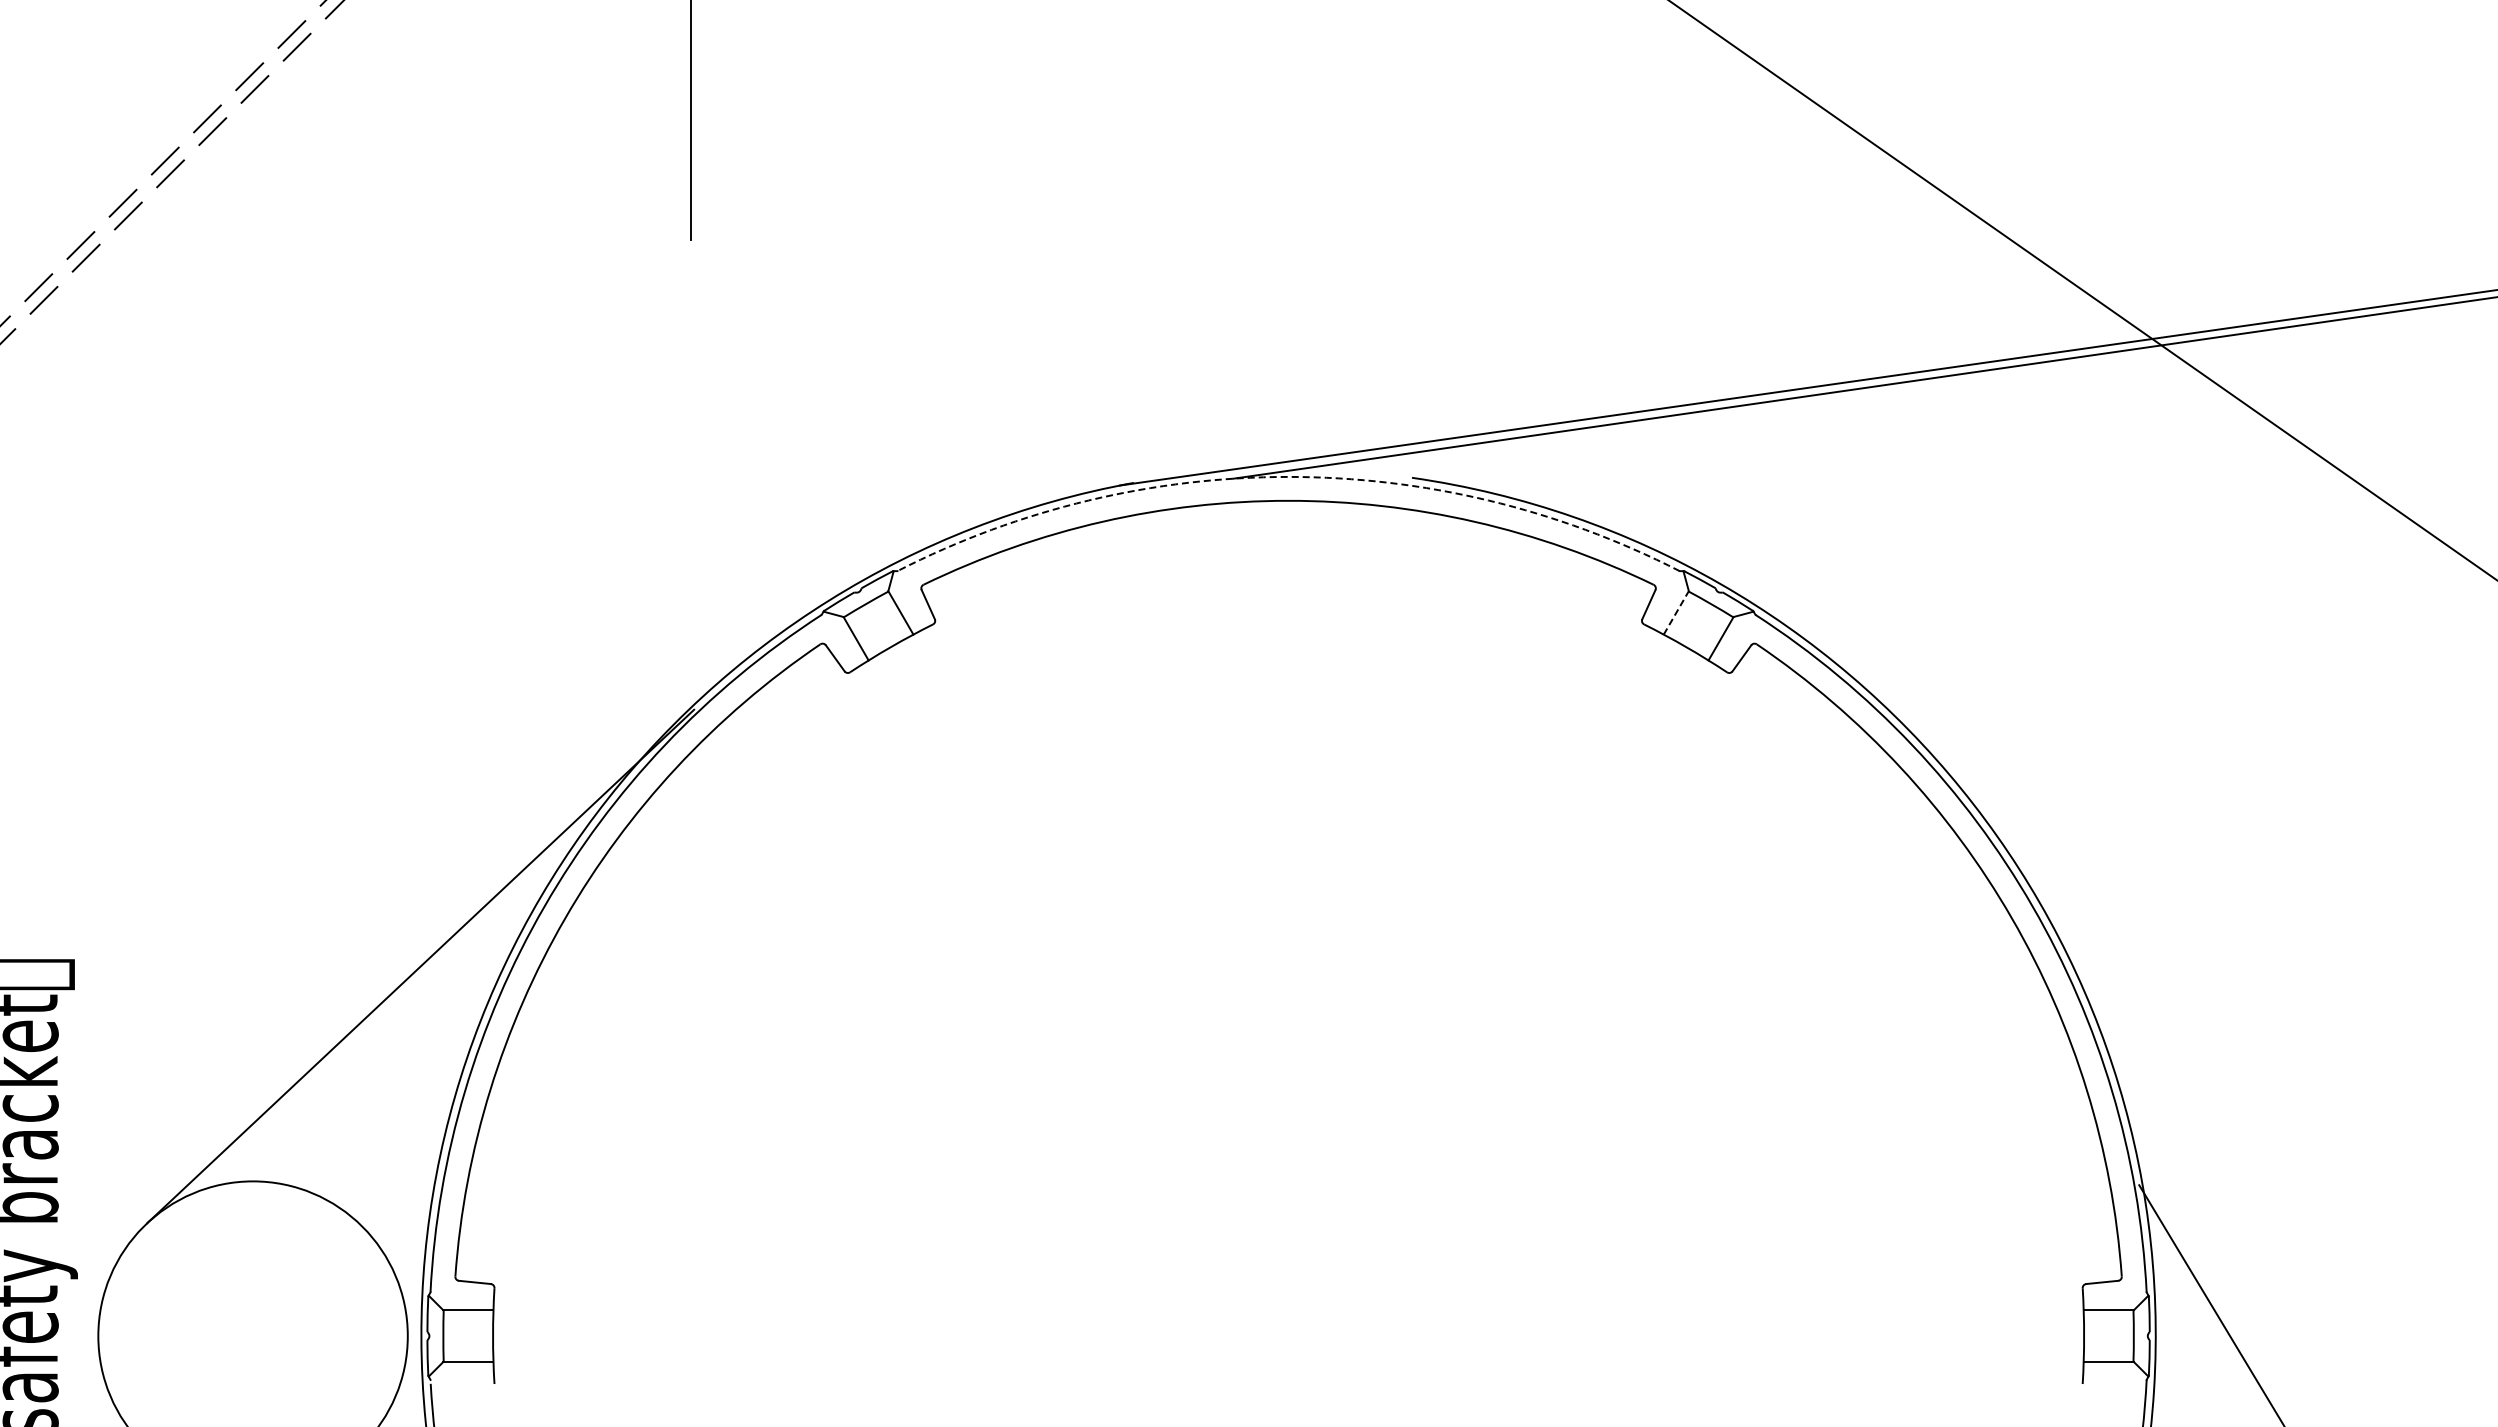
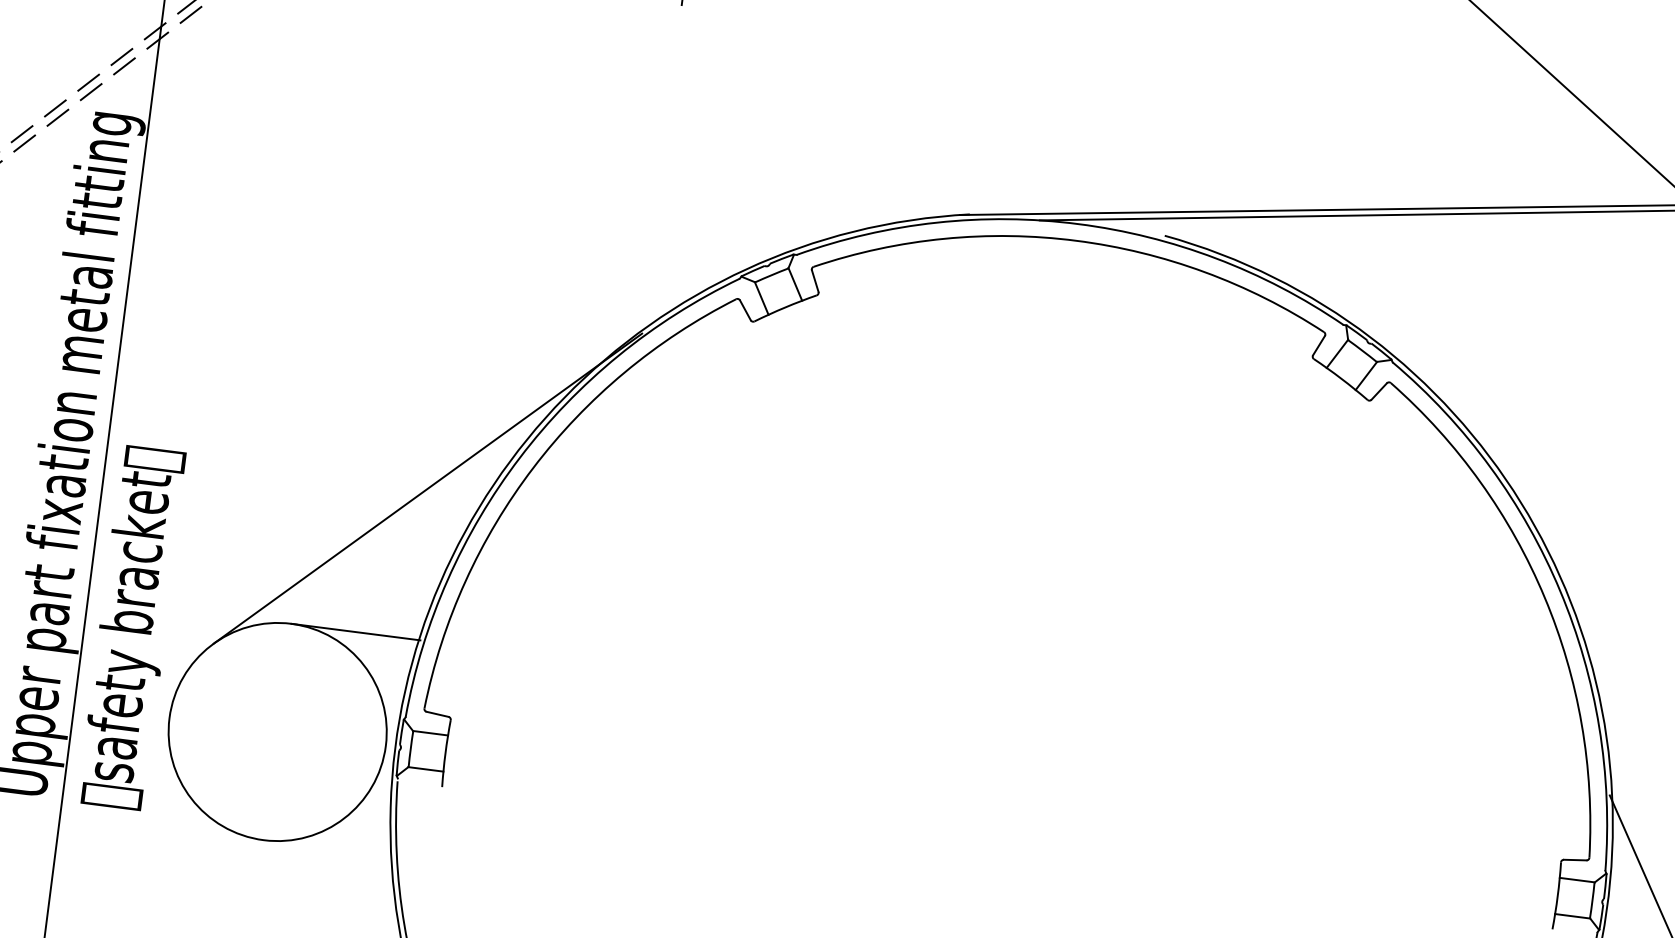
arc: (1288, 476) -> (1078, 223), dashed -> solid
line: (1676, 612) -> (1337, 353), dashed -> solid
line: (345, 1181) -> (356, 632), added

